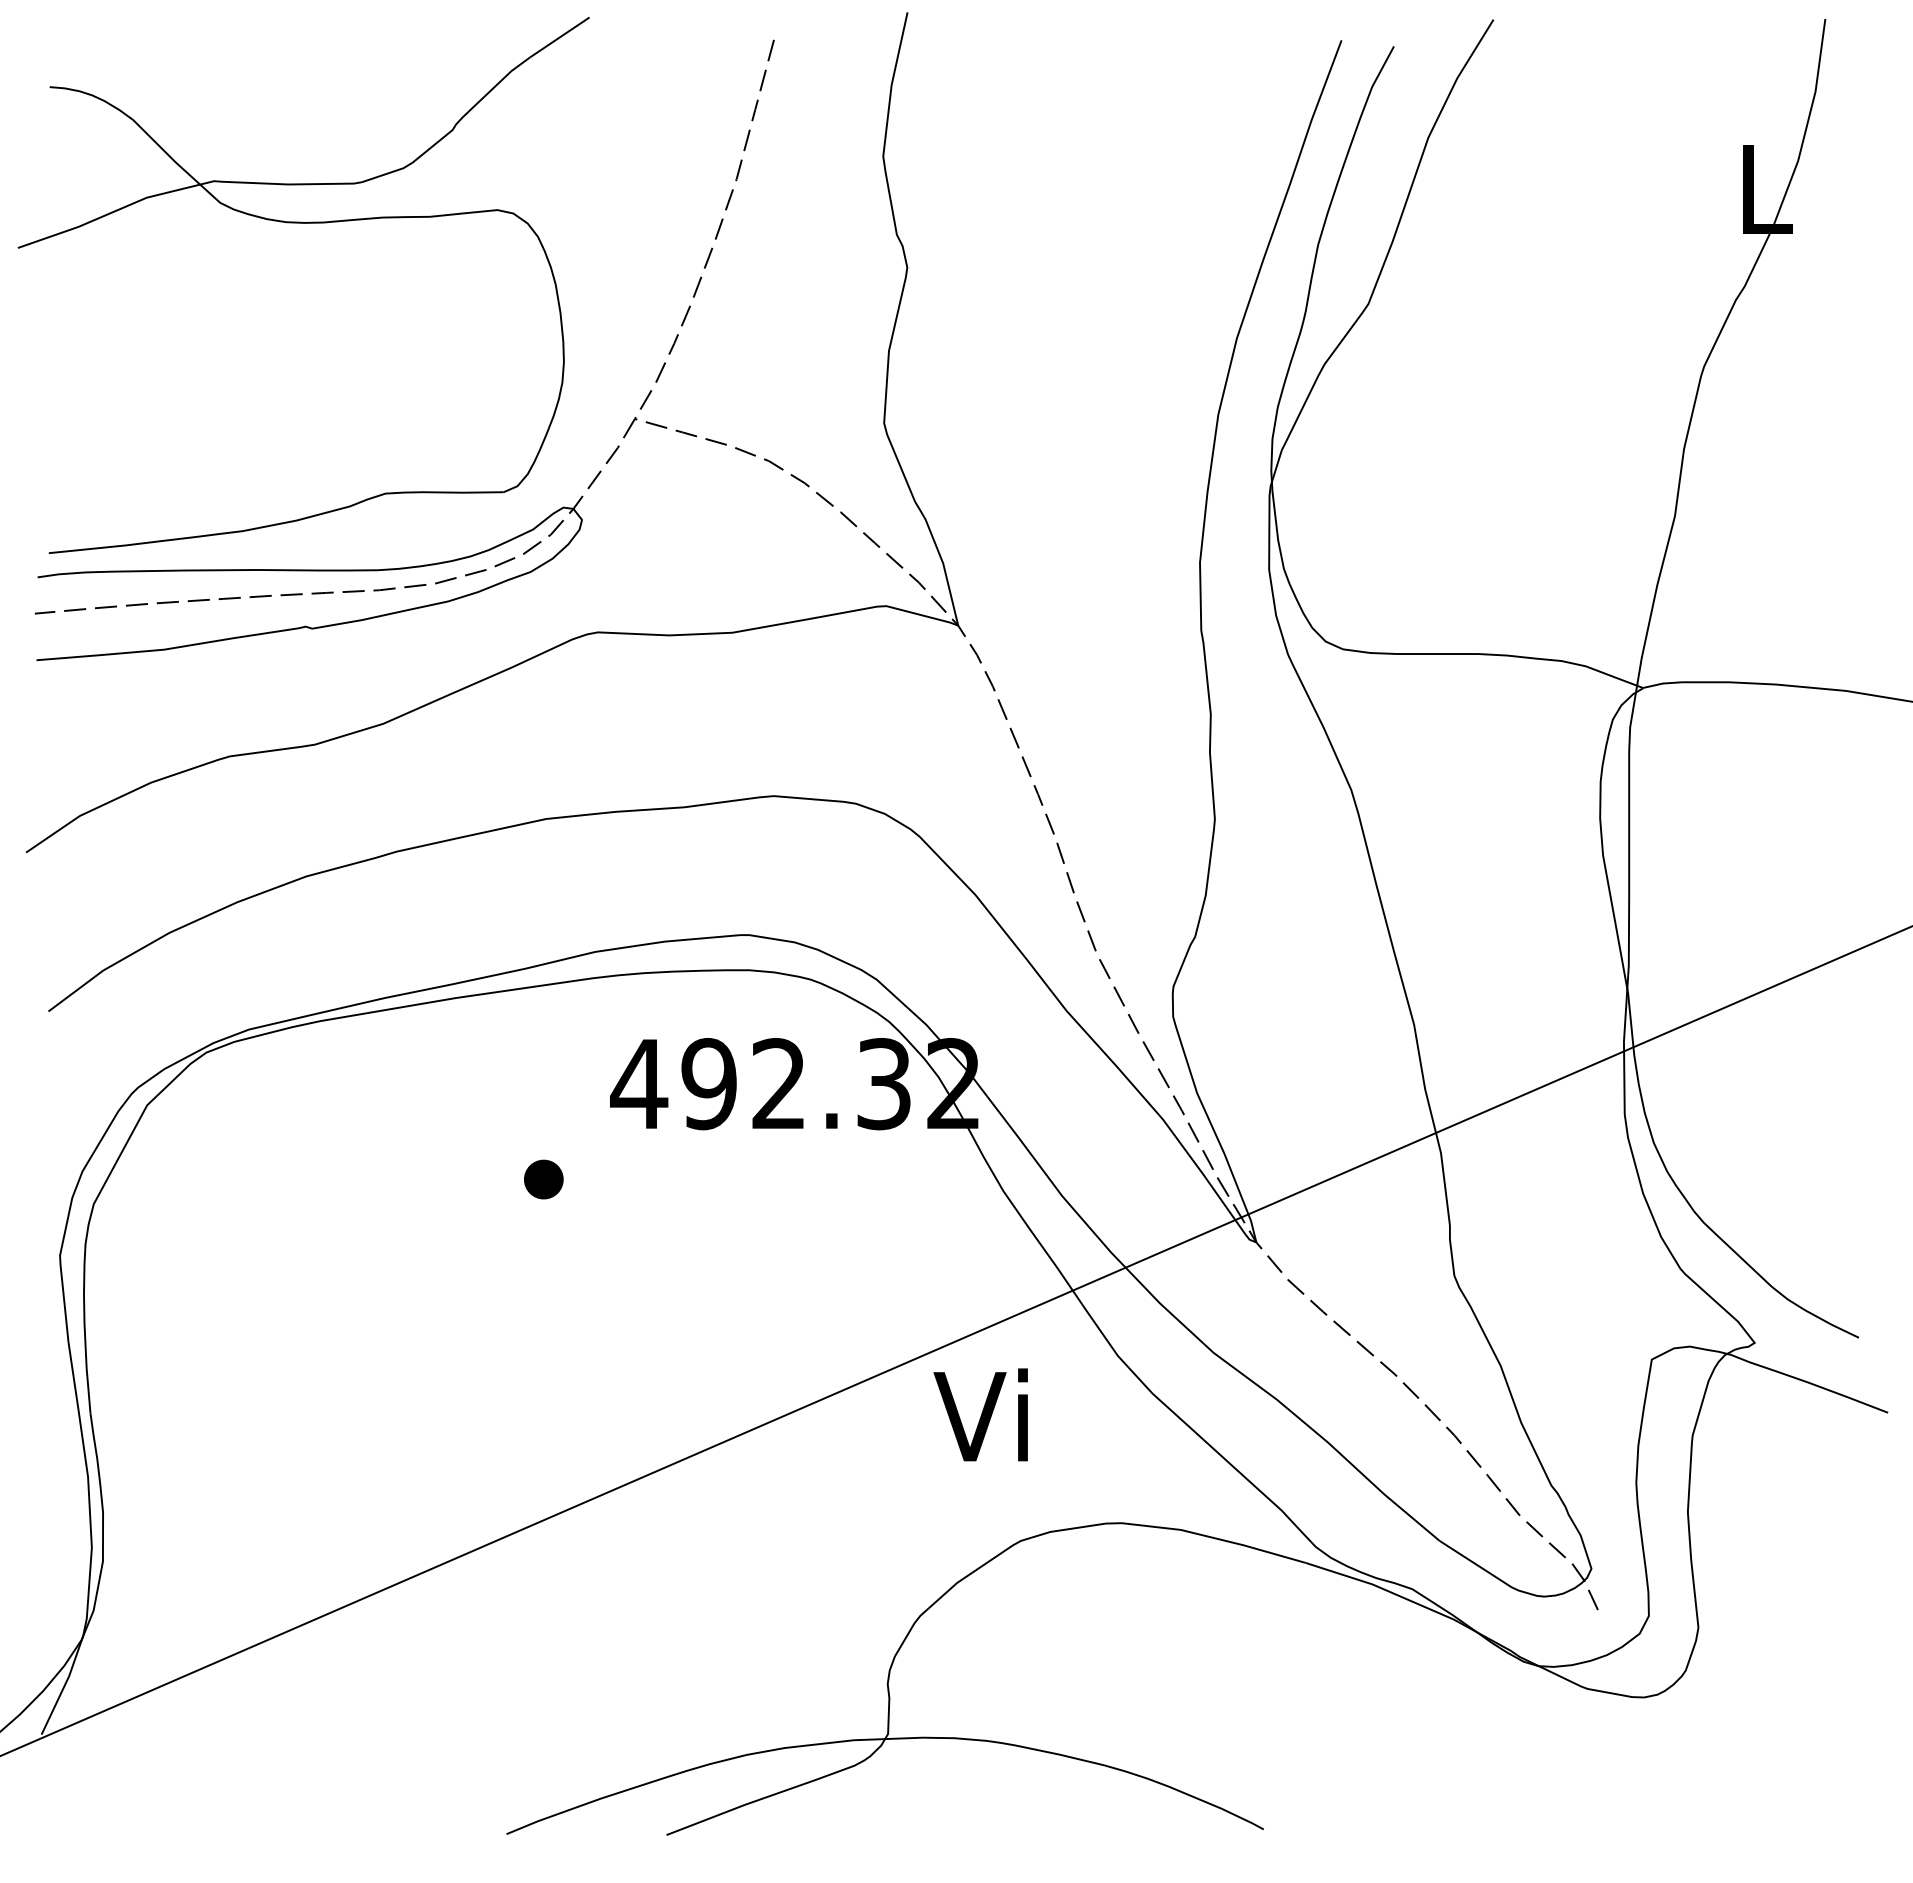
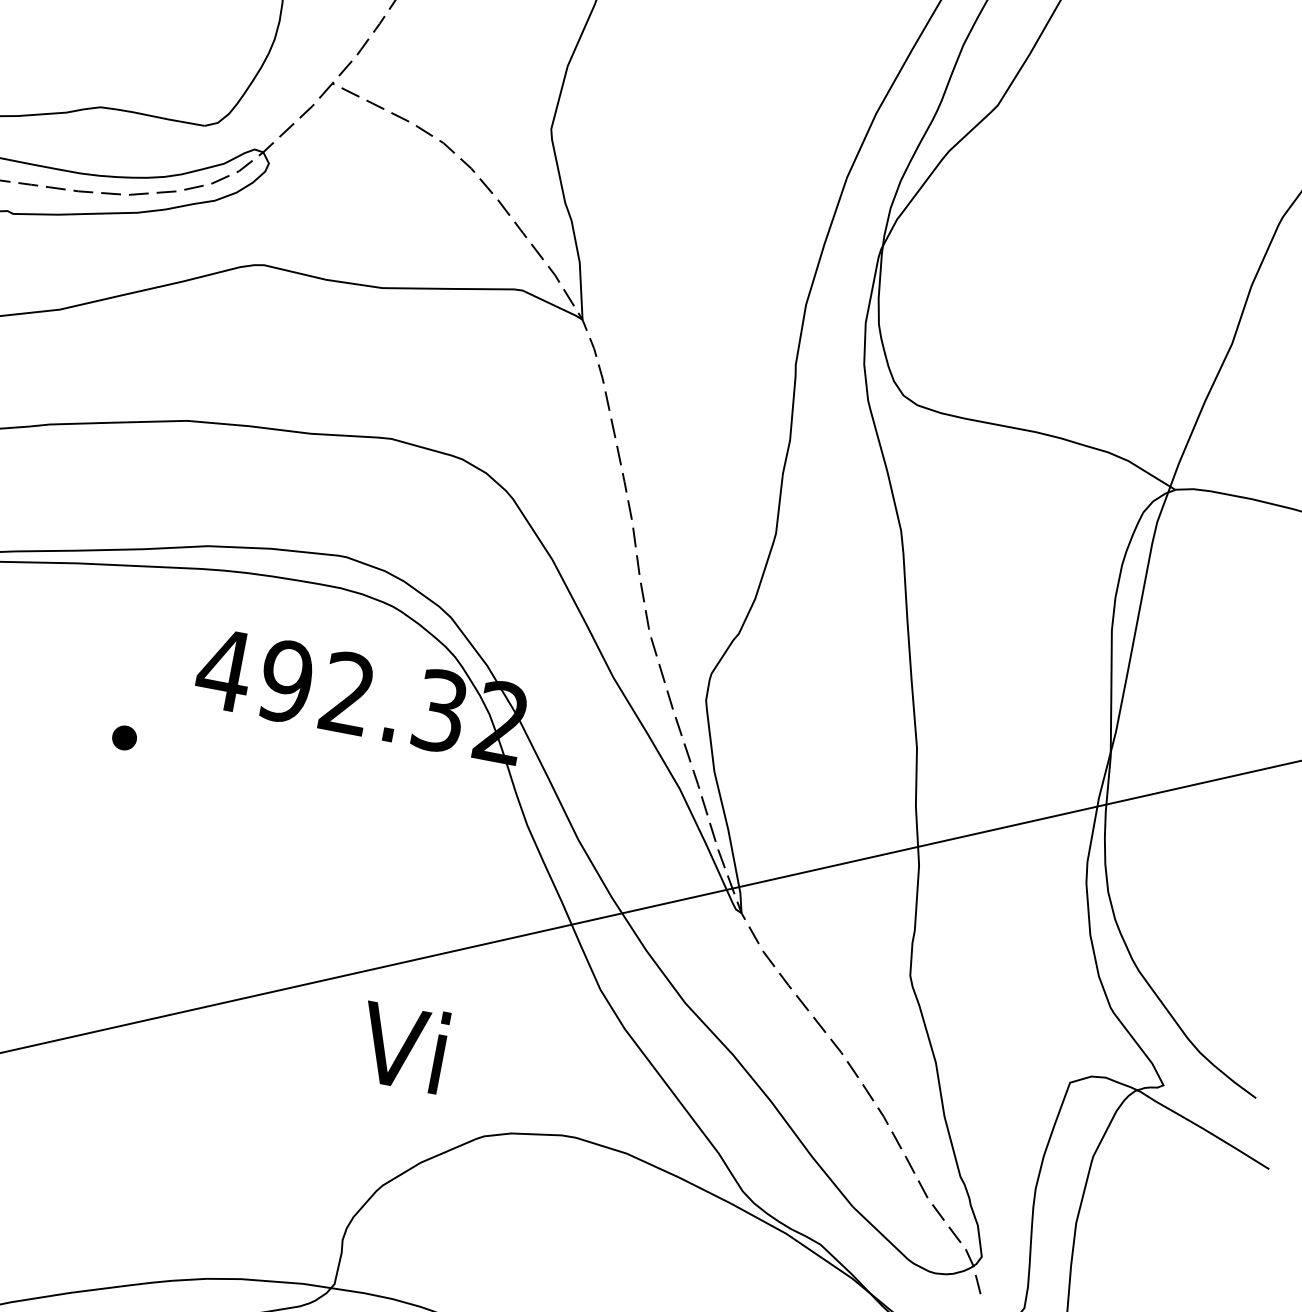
part: (543, 1179) -> (124, 737), size x0.7
text: (980, 1414) -> (402, 1045), moved

